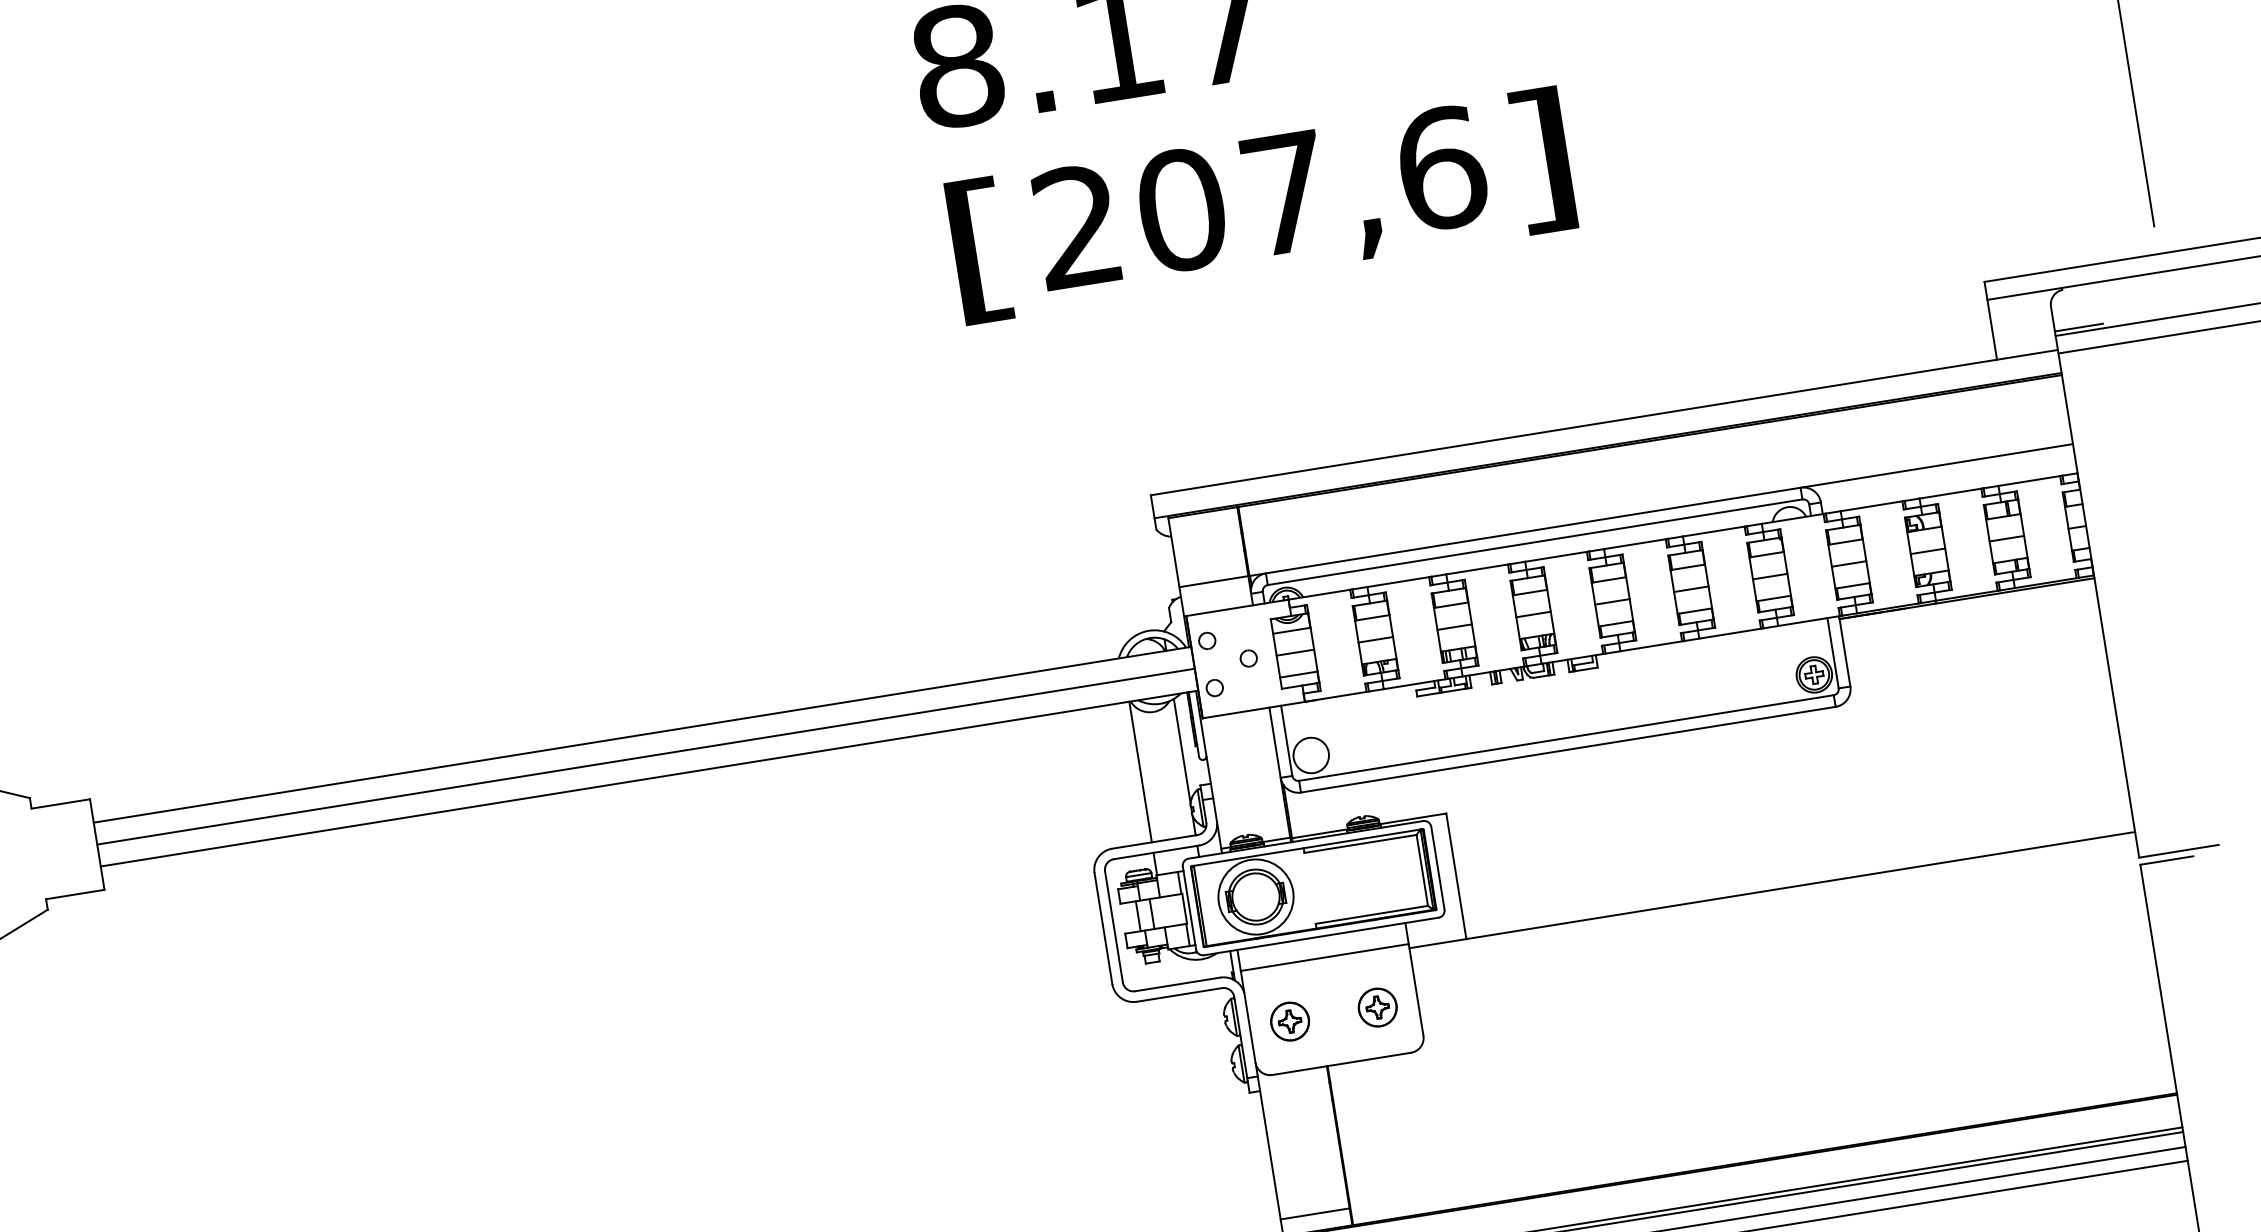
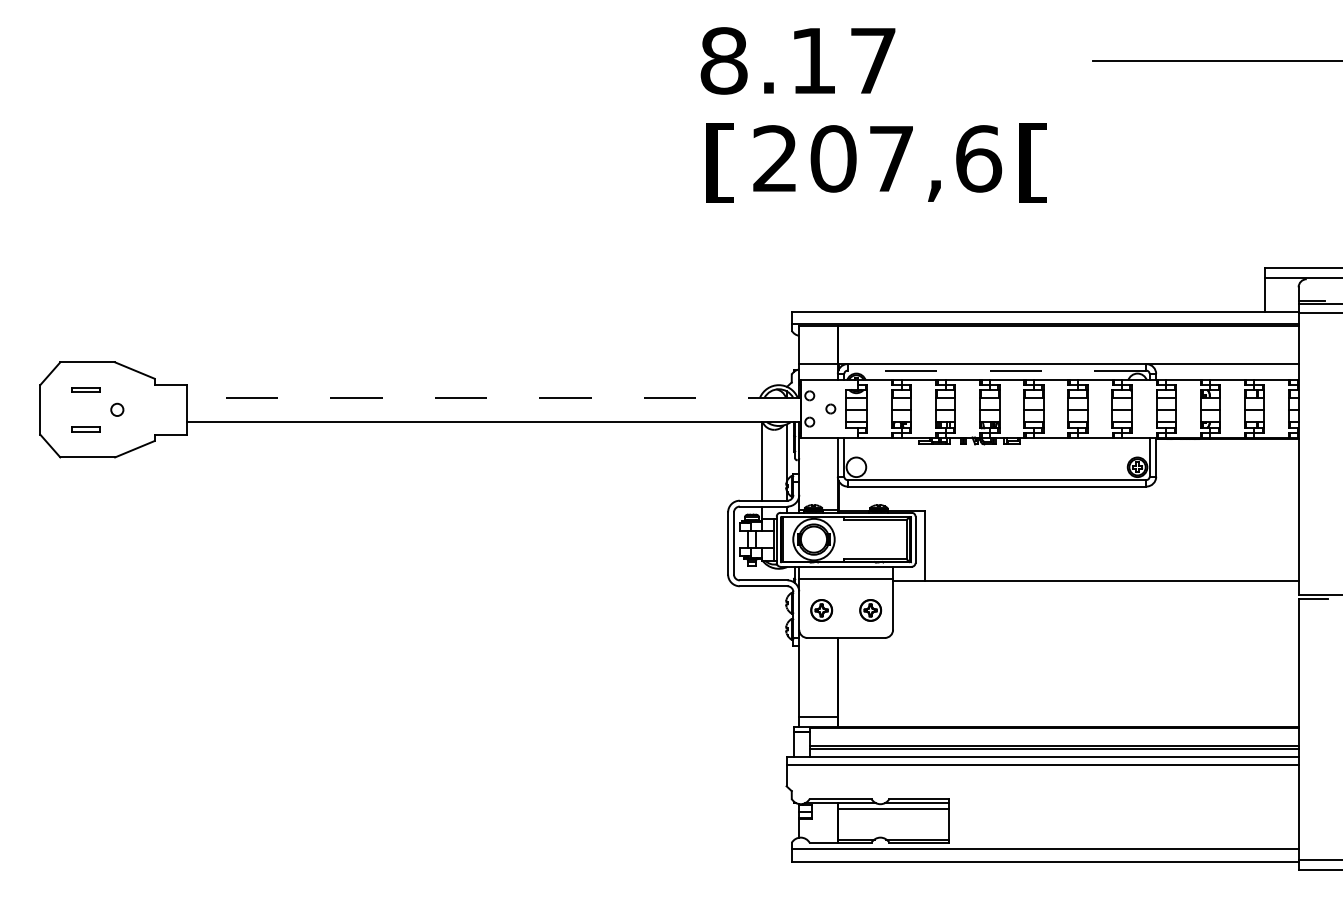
text: (1540, 159) -> (1033, 162), ] -> [
line: (1534, 542) -> (996, 370), solid -> dashed
line: (641, 734) -> (493, 397), solid -> dashed
line: (645, 756) -> (493, 409), removed

